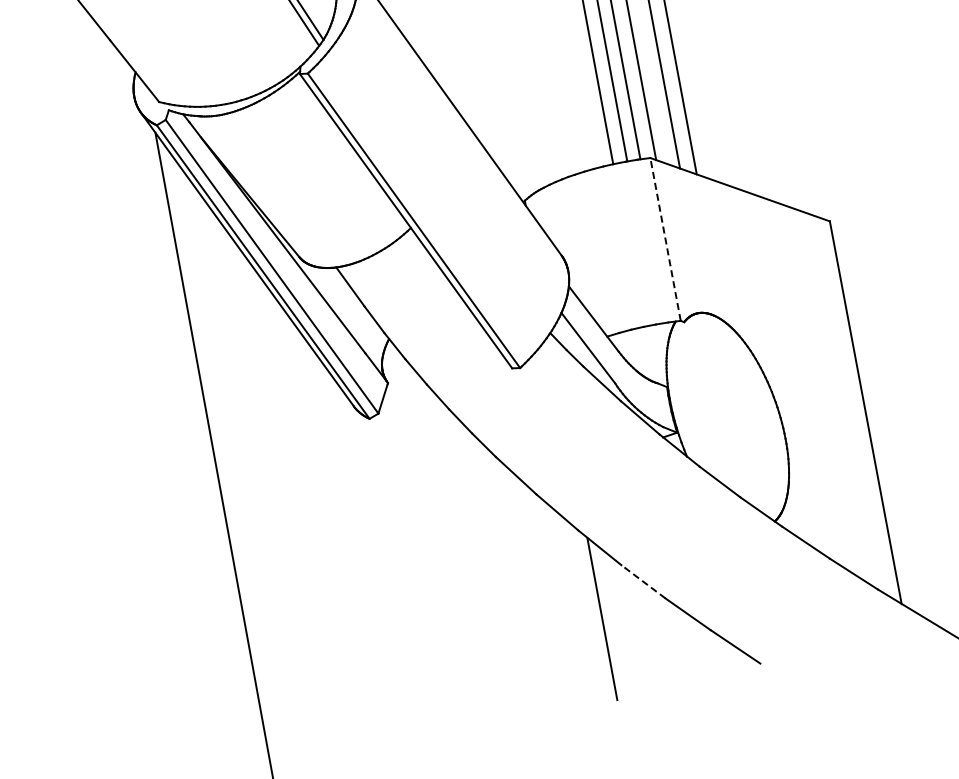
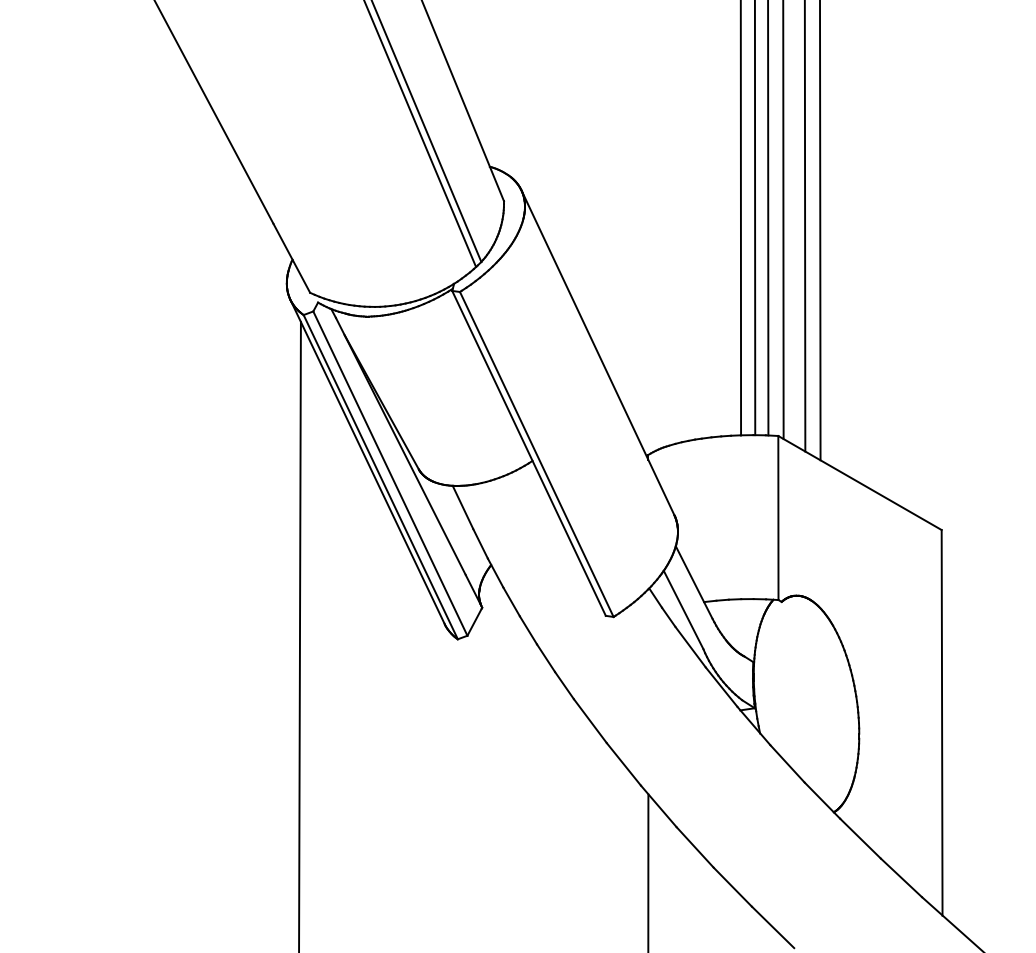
line: (665, 238) -> (778, 517), dashed -> solid
line: (642, 582) -> (694, 847), dashed -> solid

